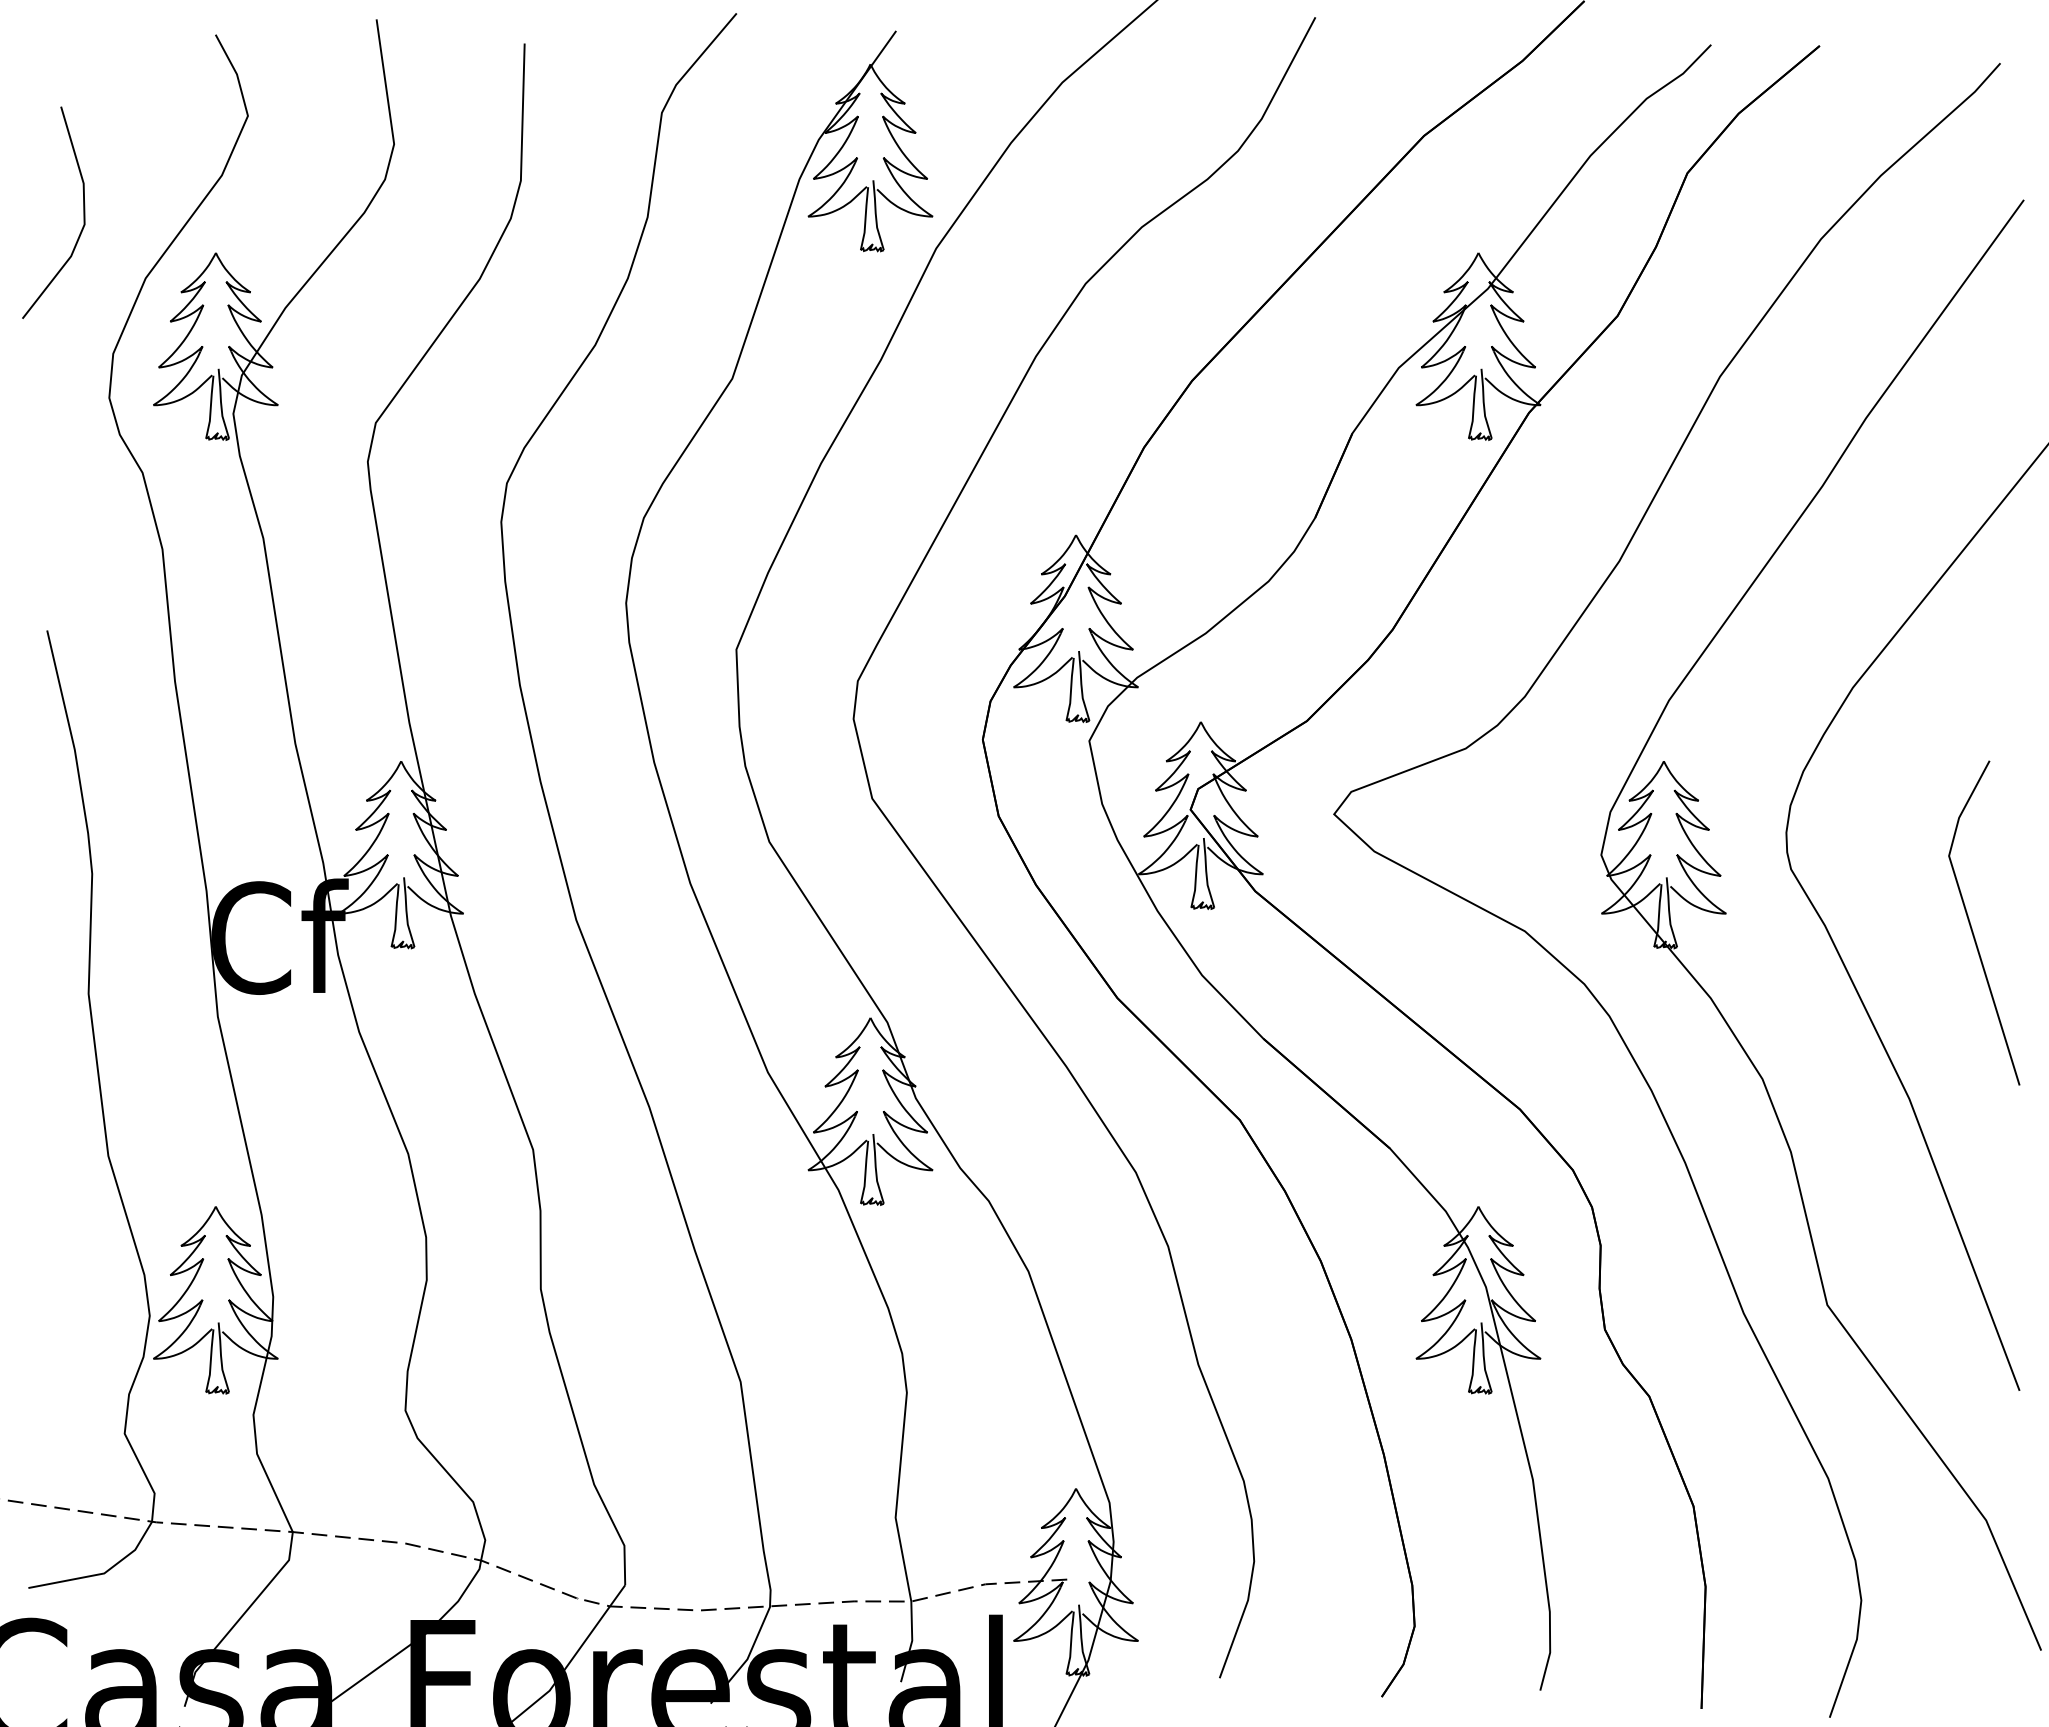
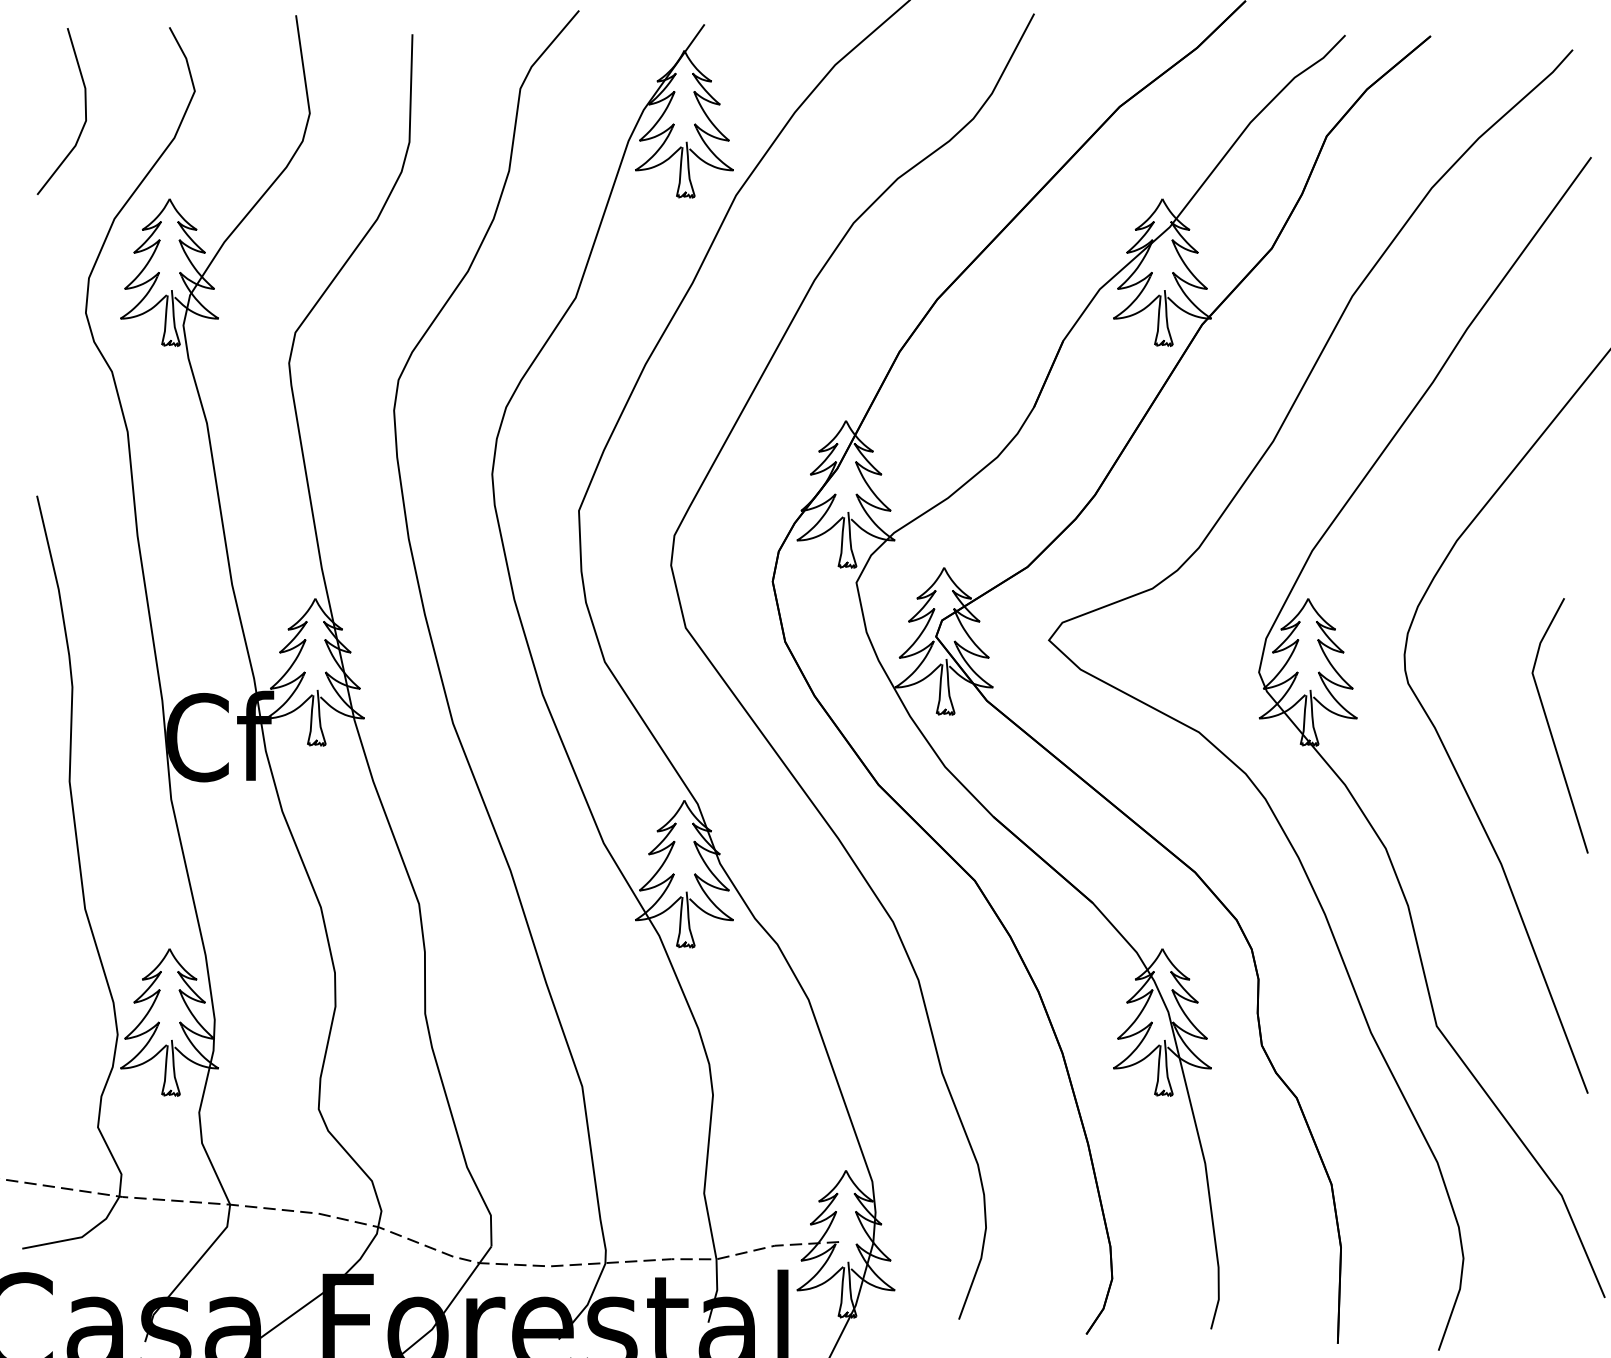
line: (83, 212) -> (85, 111), moved

